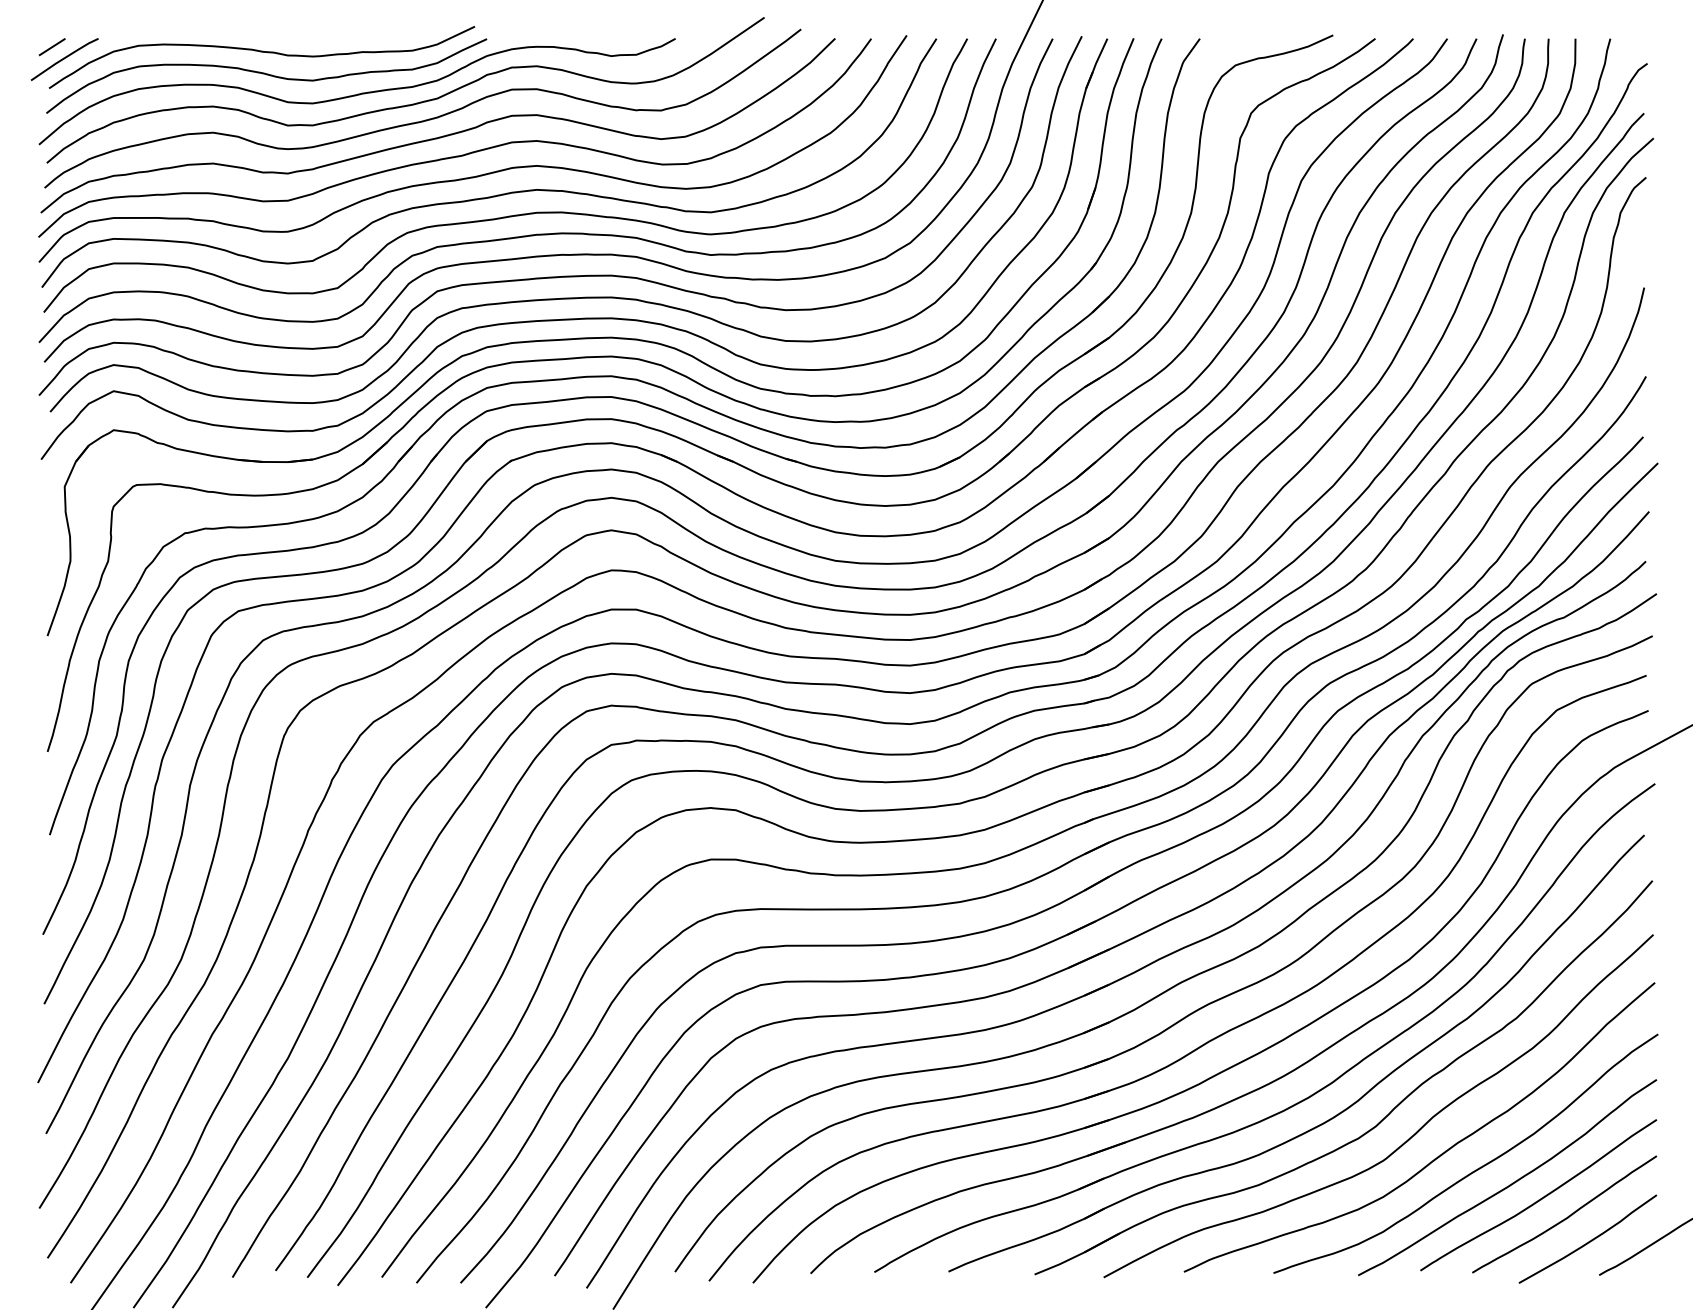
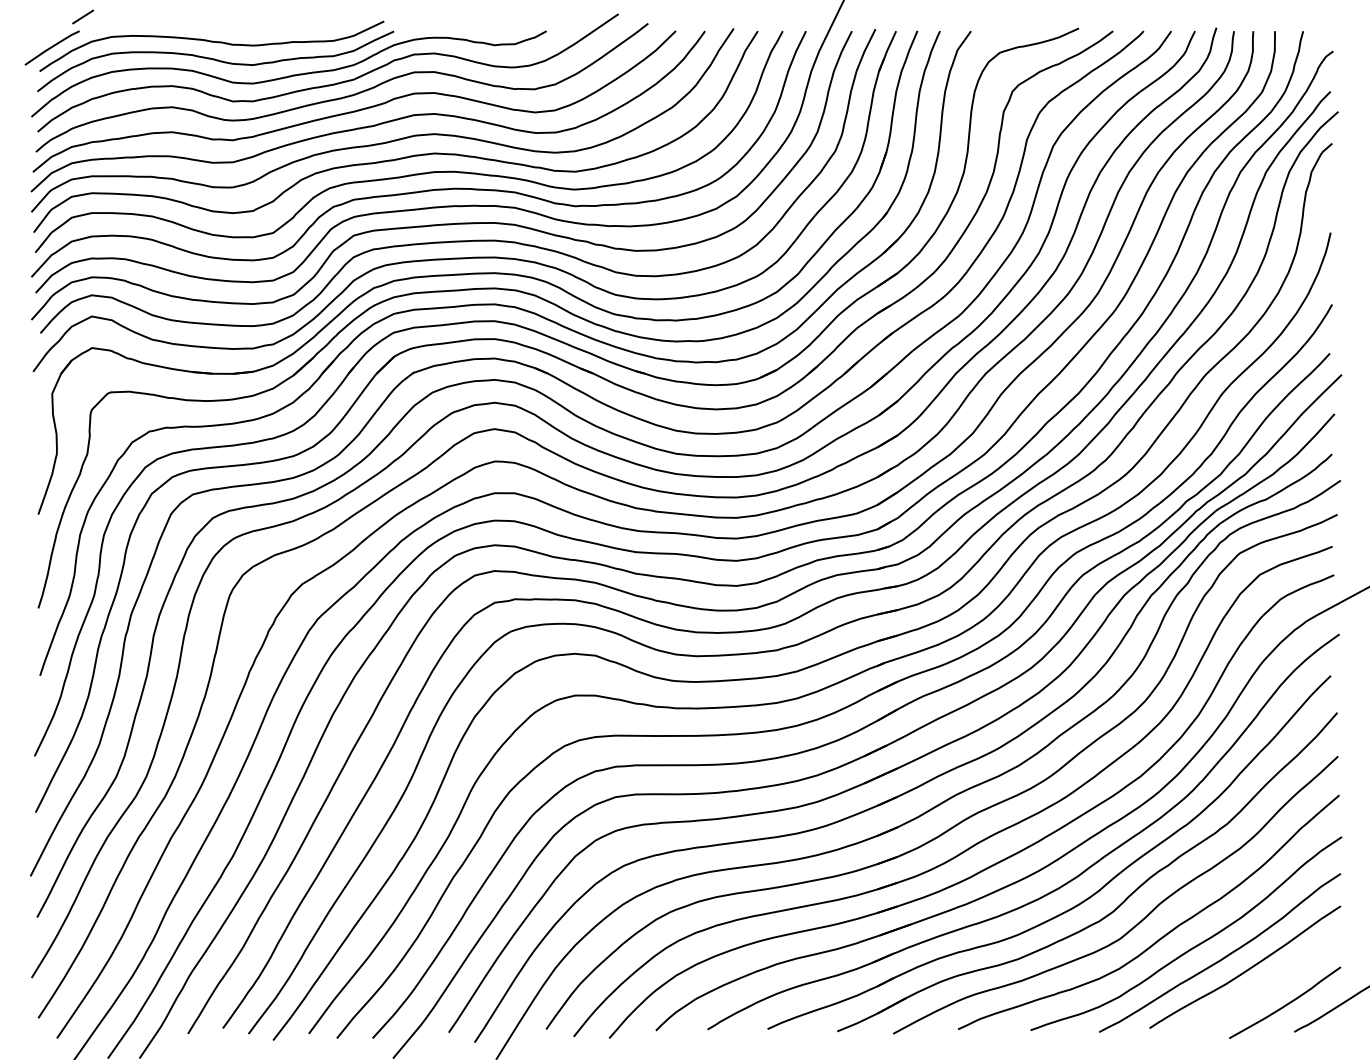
line: (51, 46) -> (82, 16), moved
curve: (1567, 1216) -> (1268, 984), removed

